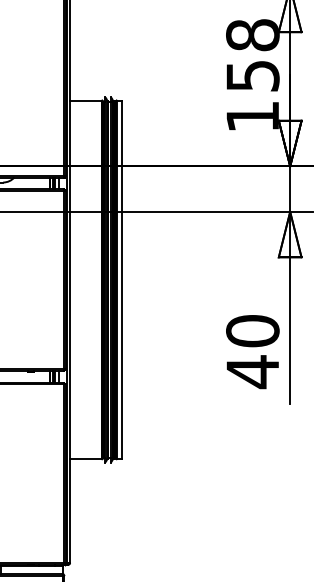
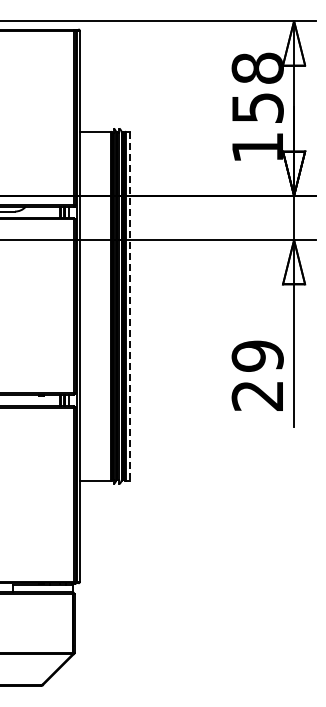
line: (121, 280) -> (130, 306), solid -> dashed
text: (252, 352) -> (257, 376), 40 -> 29

